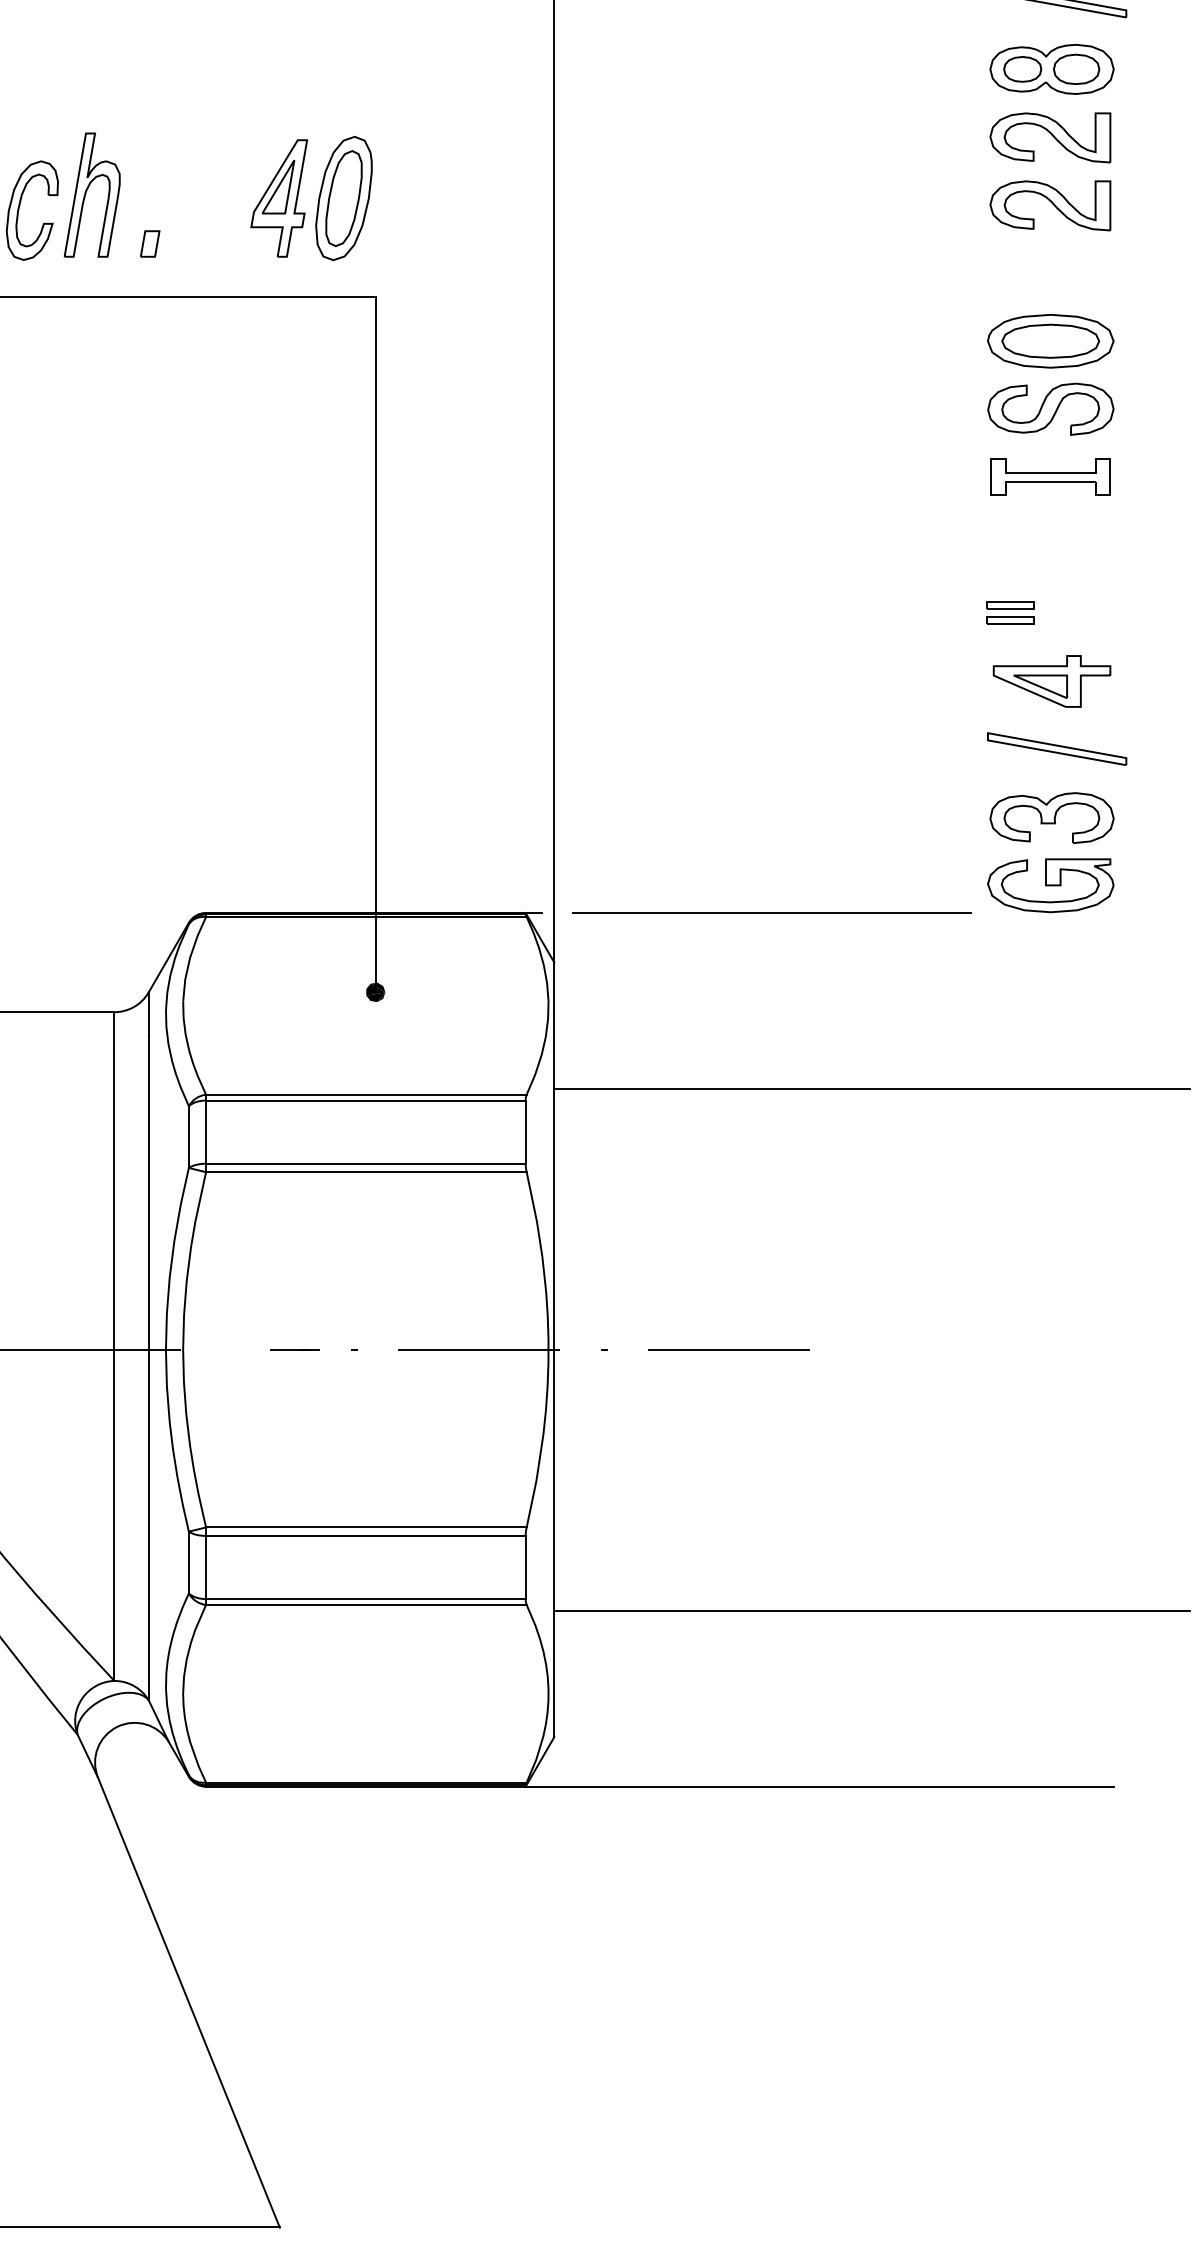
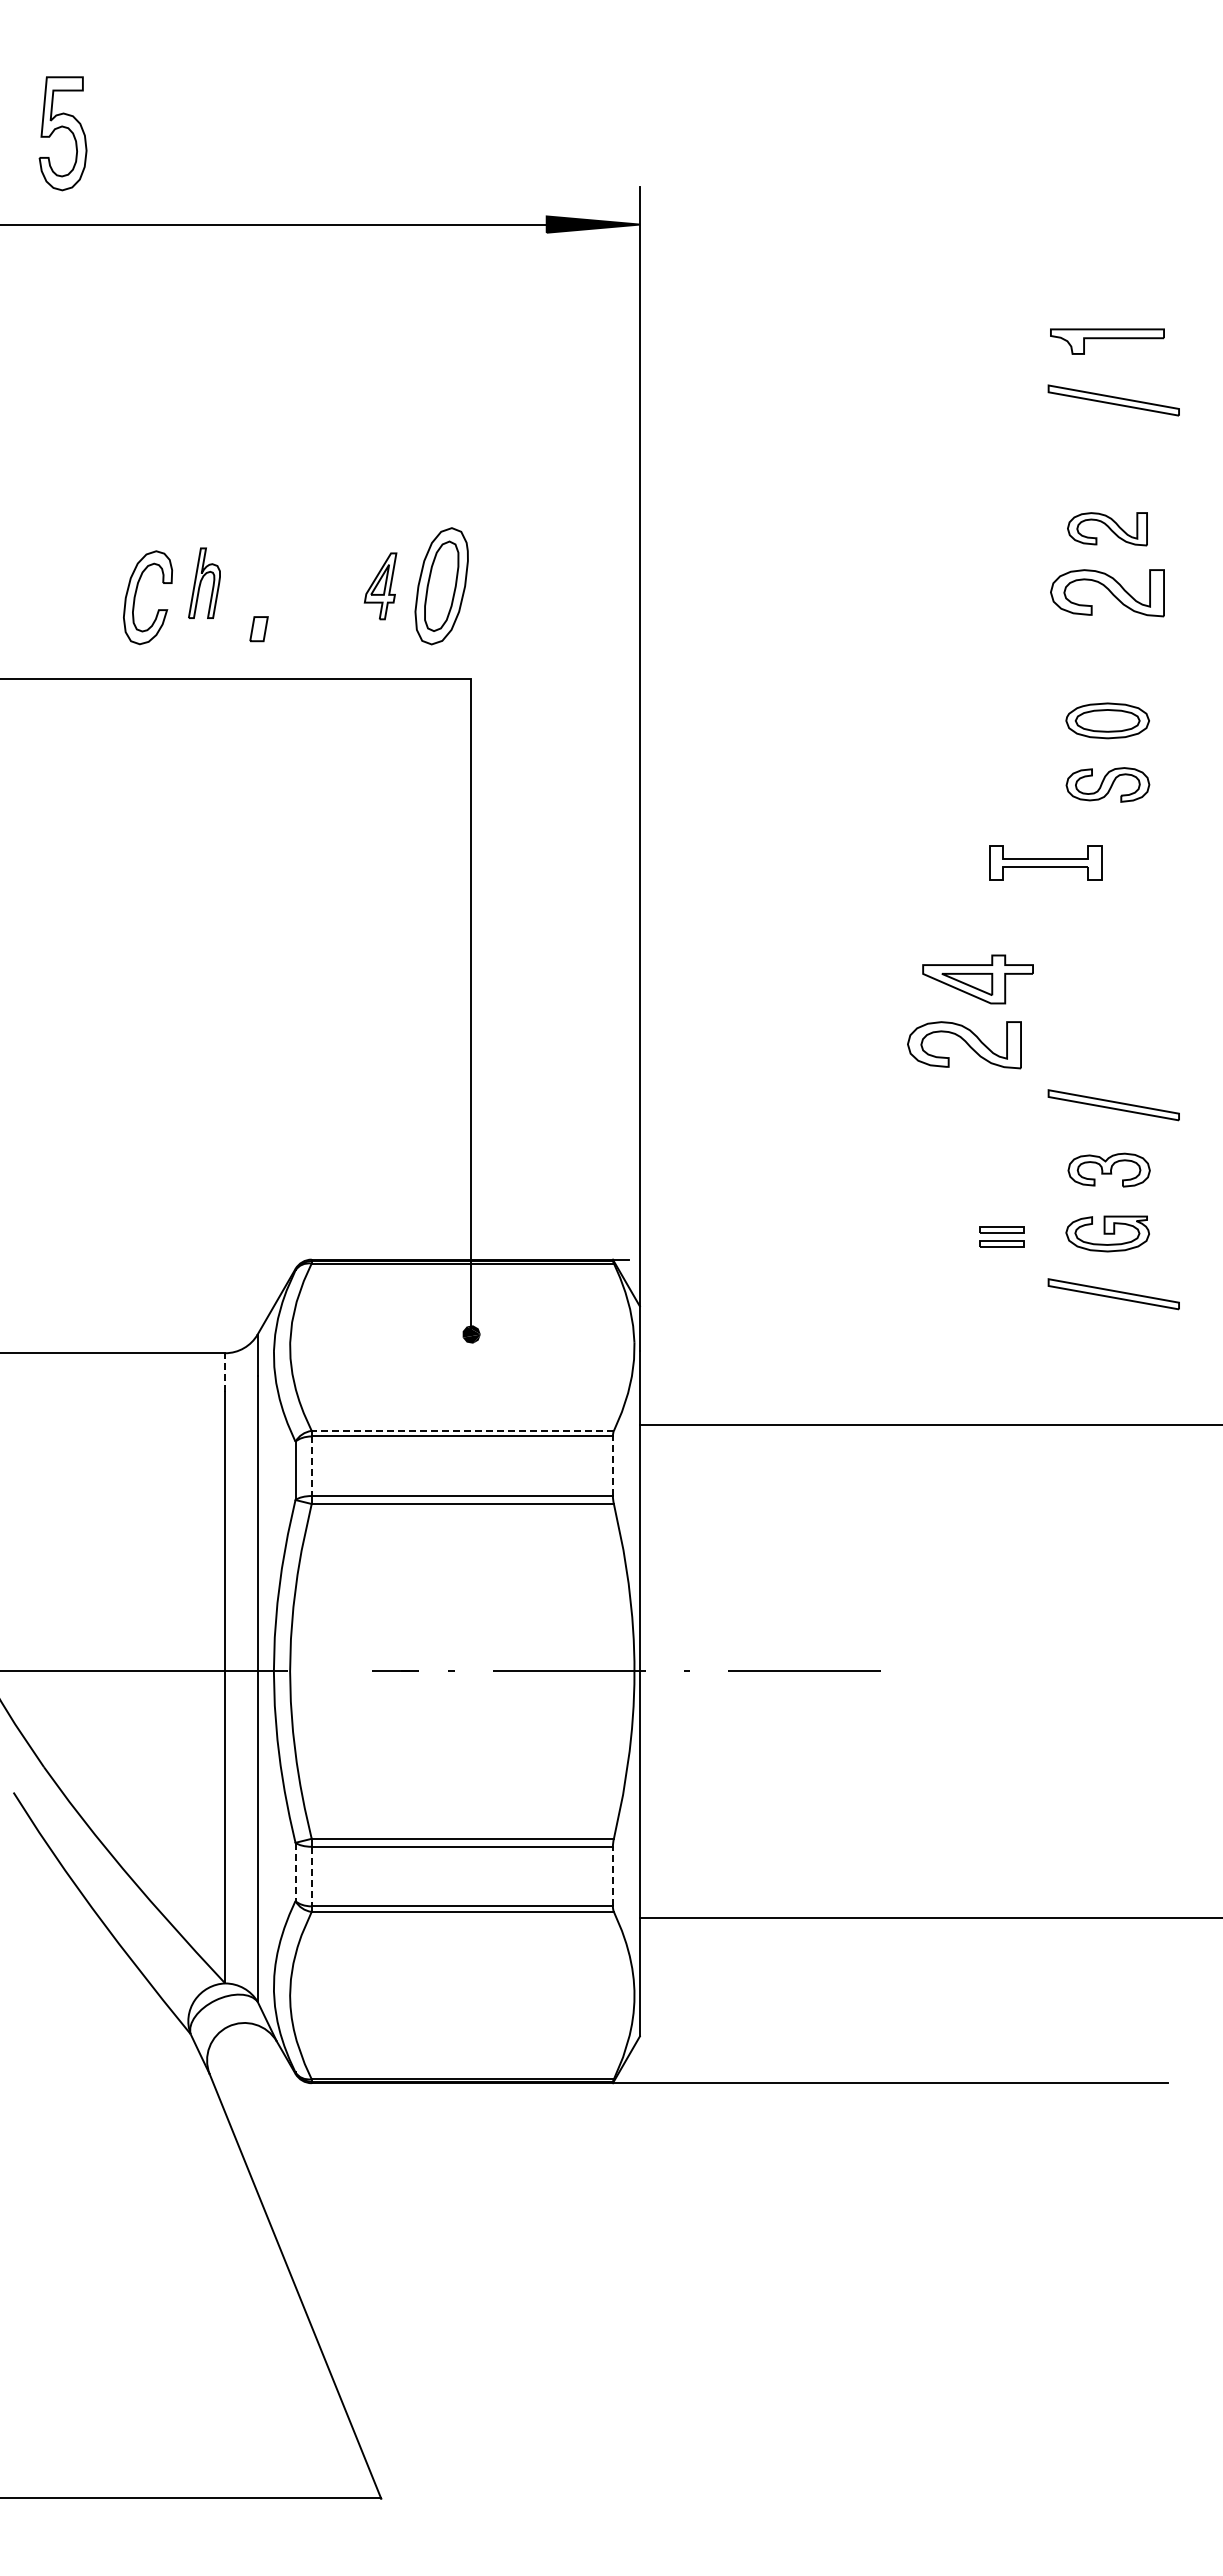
part: (1052, 69) -> (1109, 464), removed
part: (1050, 138) -> (1107, 529), size x0.7
part: (92, 195) -> (204, 583), size x0.6
part: (279, 198) -> (380, 586), size x0.6
part: (1050, 340) -> (1107, 720), size x0.7
part: (1050, 408) -> (1107, 784), size x0.7
part: (1050, 476) -> (1045, 862), moved
part: (1010, 612) -> (1001, 1236), moved
part: (1051, 681) -> (977, 979), moved
part: (898, 685) -> (964, 1045), added
part: (1052, 817) -> (1109, 1169), size x0.7
part: (1050, 885) -> (1107, 1233), size x0.7
line: (771, 912) -> (844, 1259), removed
part: (1056, 949) -> (1113, 1294), added
line: (114, 1032) -> (225, 1372), solid -> dashed
line: (366, 1094) -> (462, 1430), solid -> dashed
line: (205, 1132) -> (311, 1466), solid -> dashed
line: (525, 1132) -> (612, 1466), solid -> dashed
line: (188, 1563) -> (295, 1872), solid -> dashed
line: (205, 1567) -> (311, 1876), solid -> dashed
line: (525, 1567) -> (612, 1876), solid -> dashed

